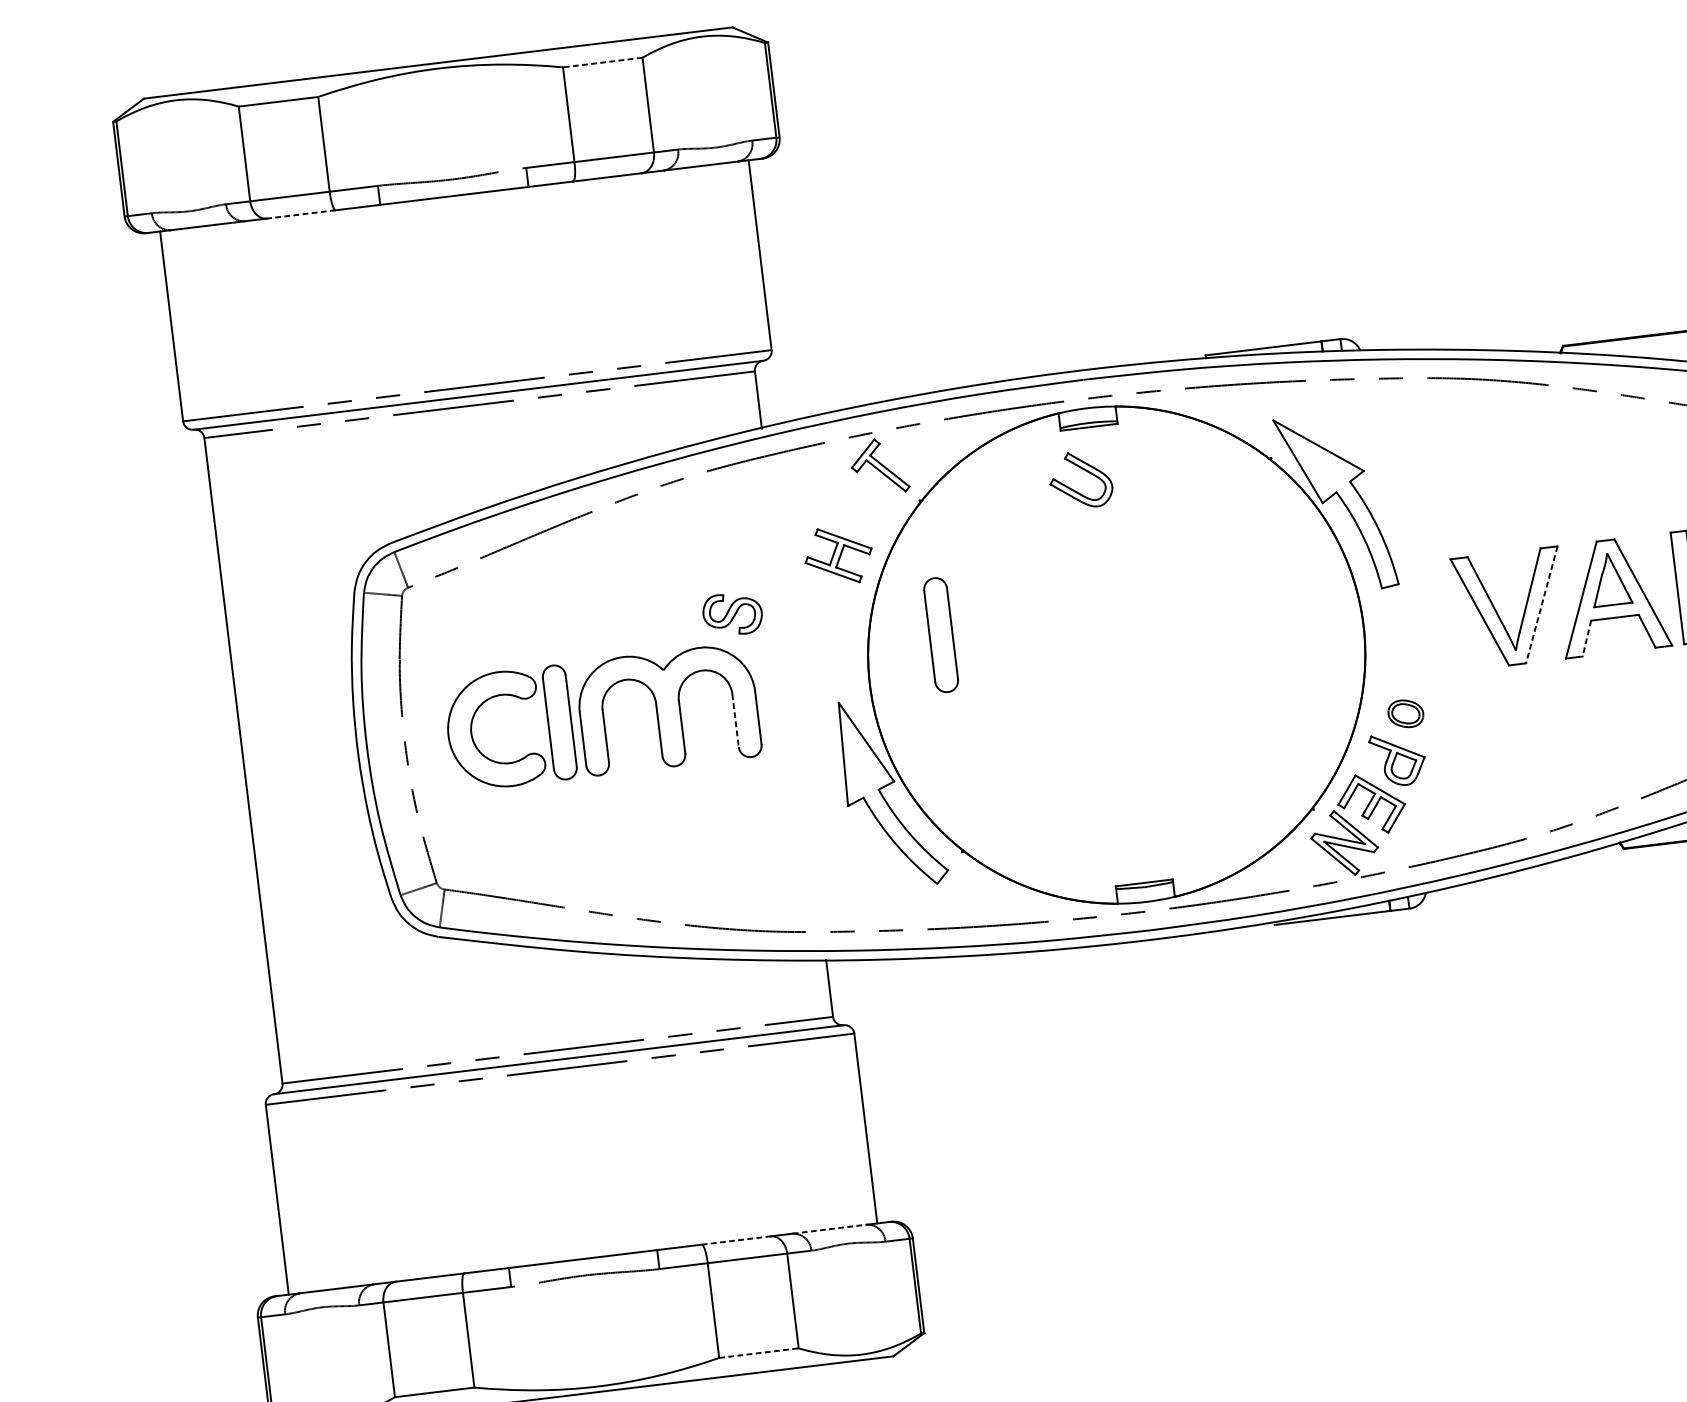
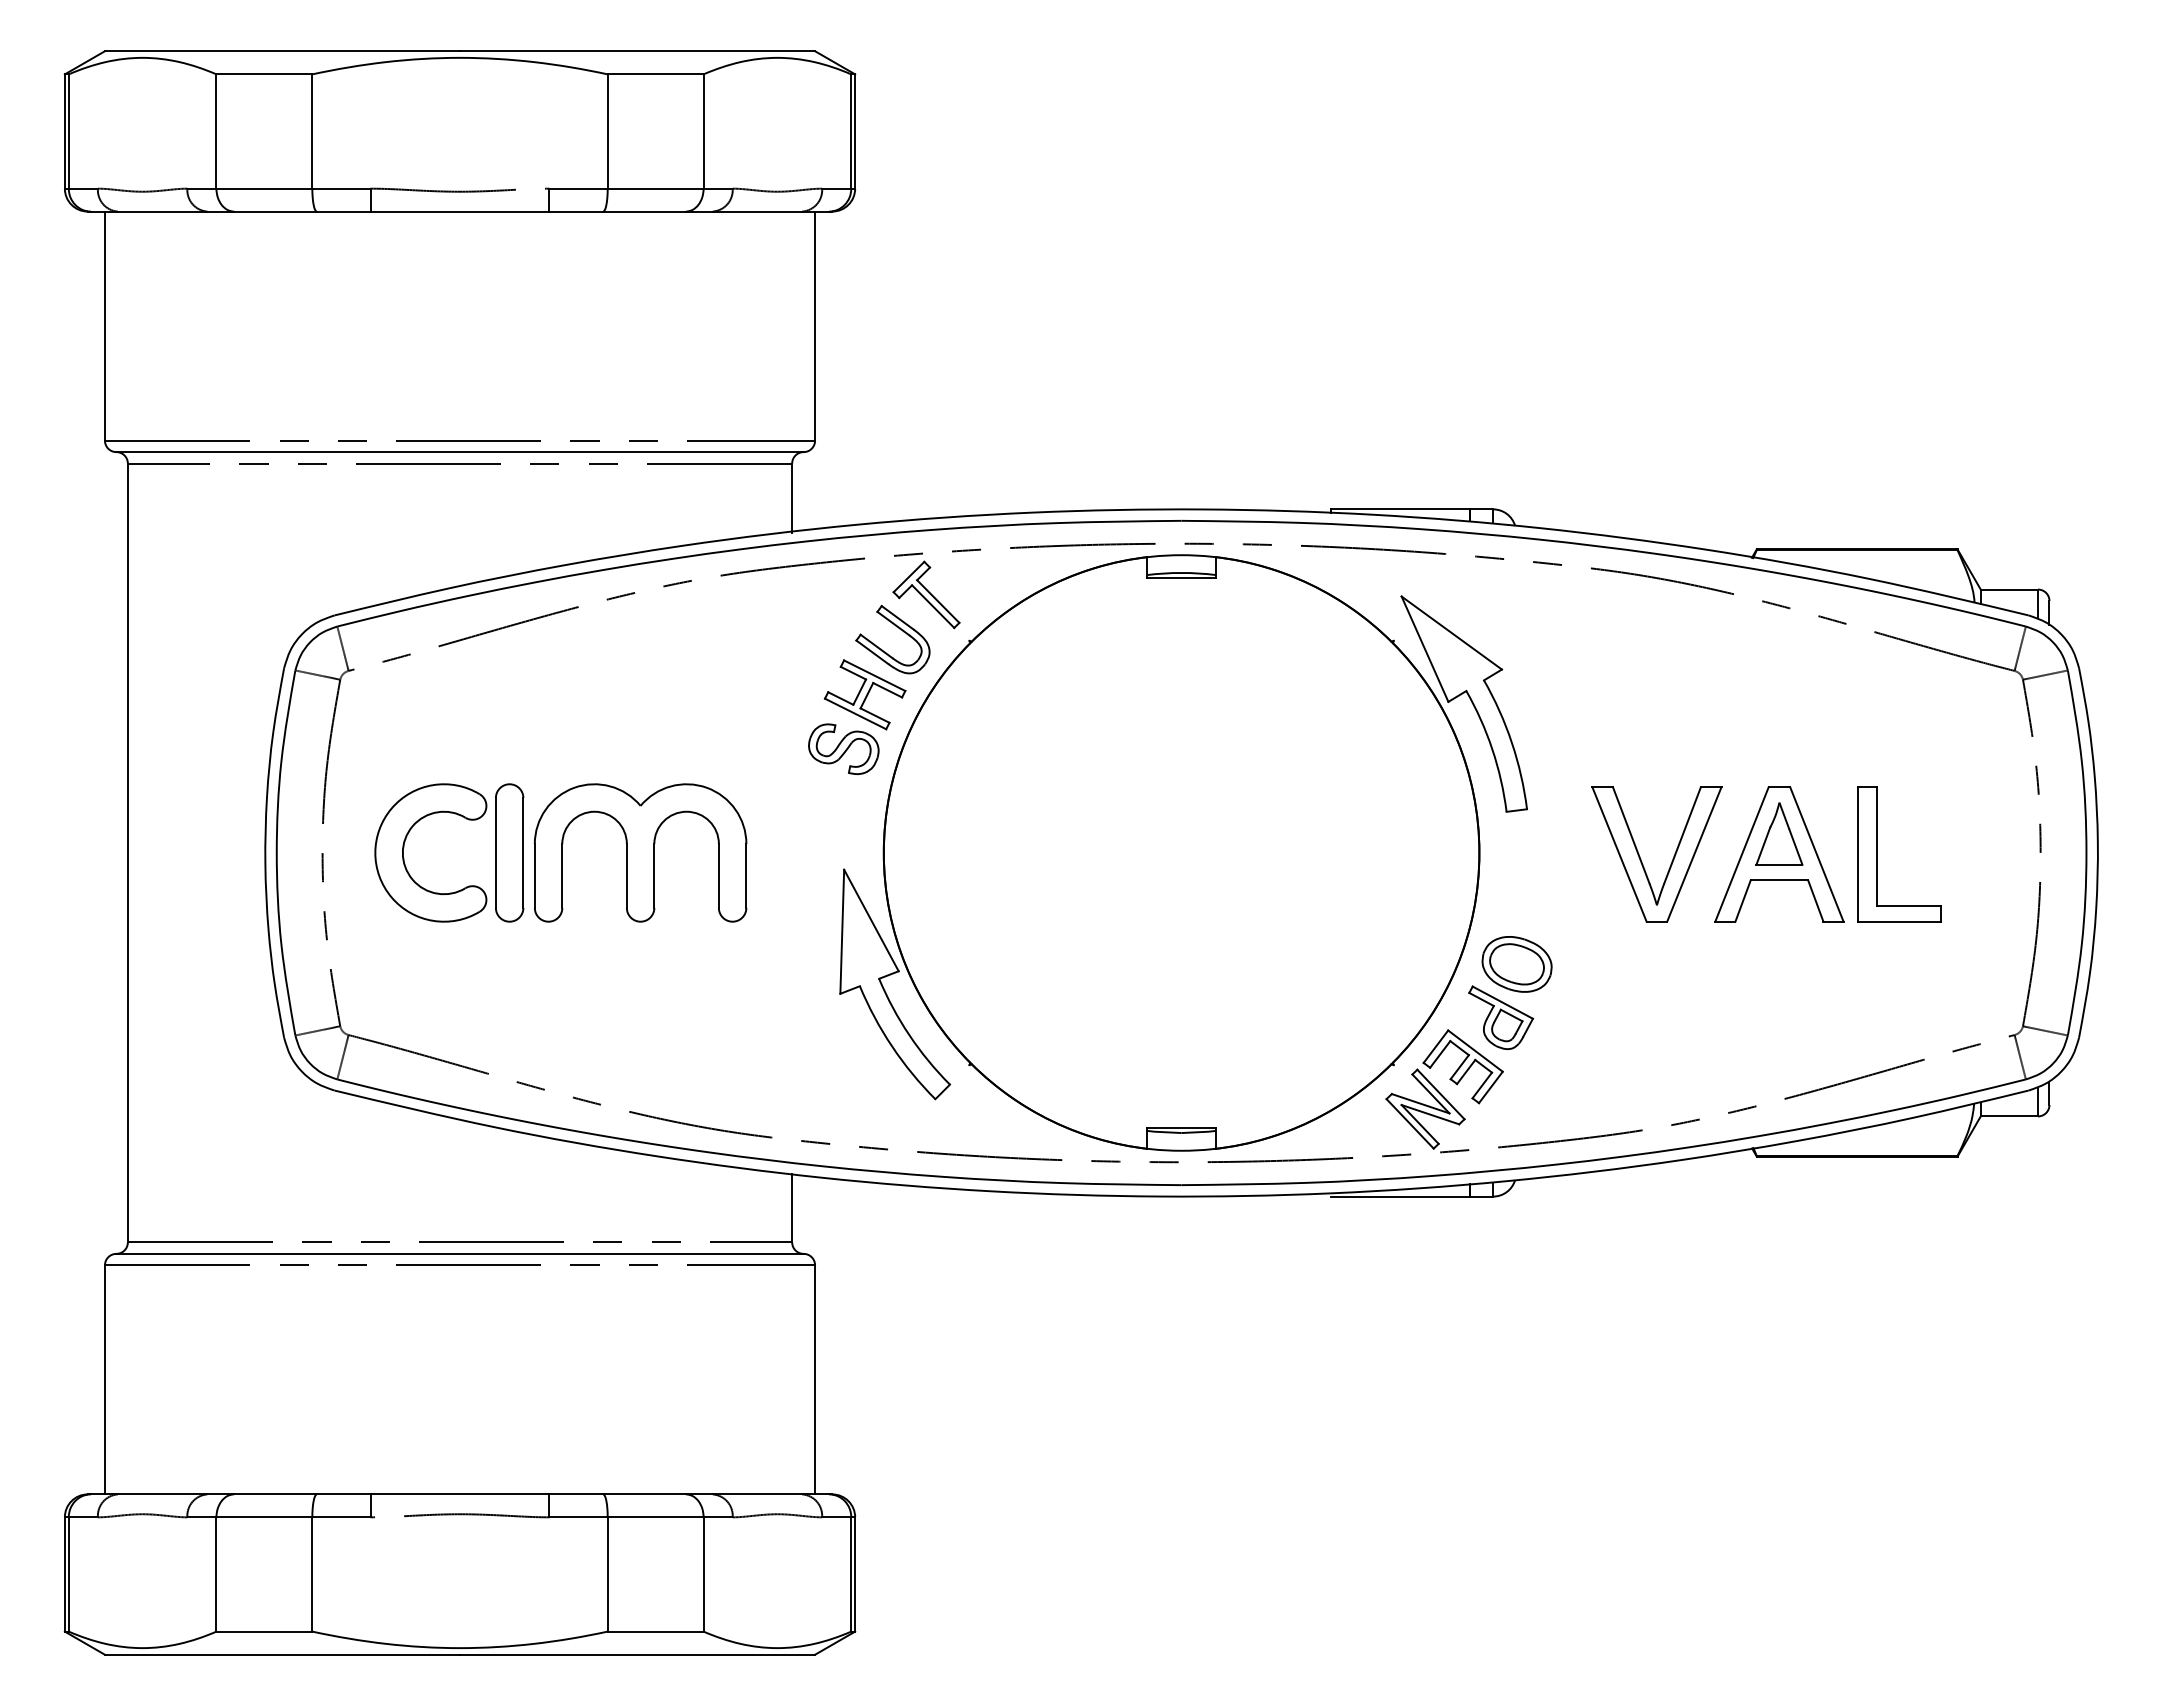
line: (602, 62) -> (655, 74), dashed -> solid
line: (300, 214) -> (274, 211), dashed -> solid
part: (1085, 471) -> (899, 629), moved
line: (1541, 604) -> (1694, 854), dashed -> solid
part: (732, 613) -> (843, 748), moved
part: (940, 634) -> (975, 803), removed
line: (1586, 639) -> (1742, 901), dashed -> solid
part: (1405, 713) -> (1516, 964), size x1.67
line: (735, 721) -> (718, 876), dashed -> solid
line: (829, 1229) -> (757, 1494), dashed -> solid
line: (736, 1240) -> (645, 1494), dashed -> solid
line: (758, 1353) -> (655, 1631), dashed -> solid

